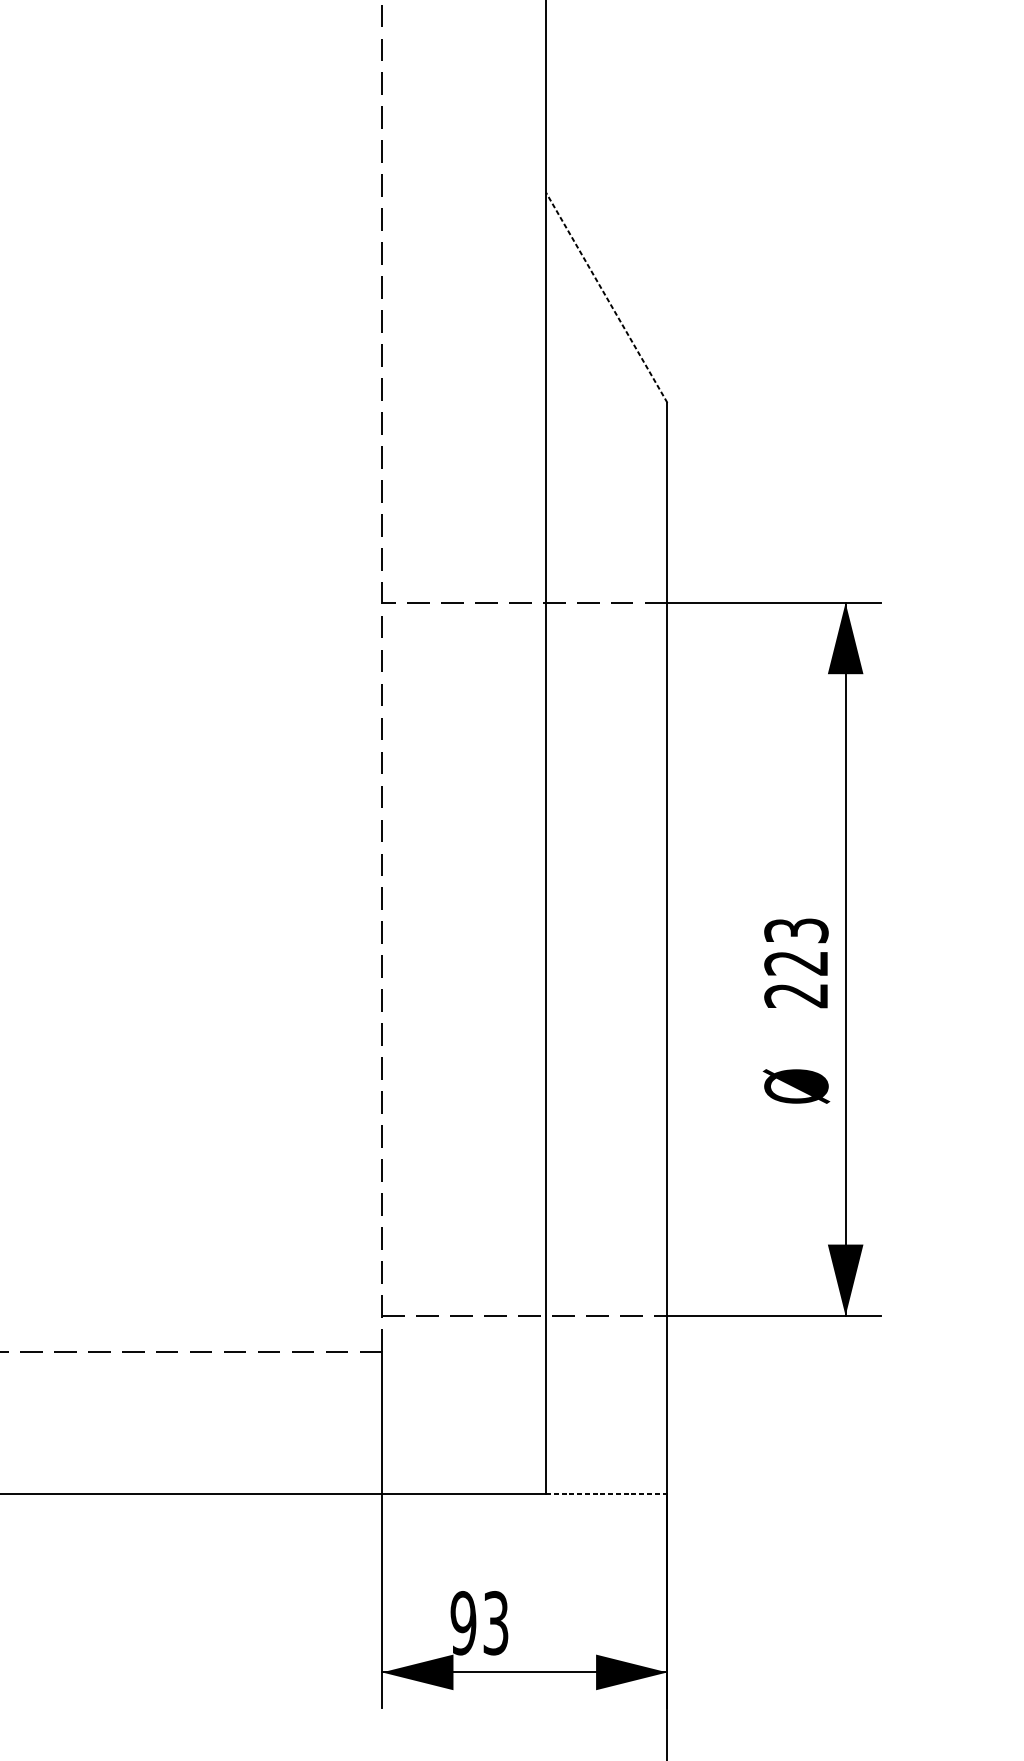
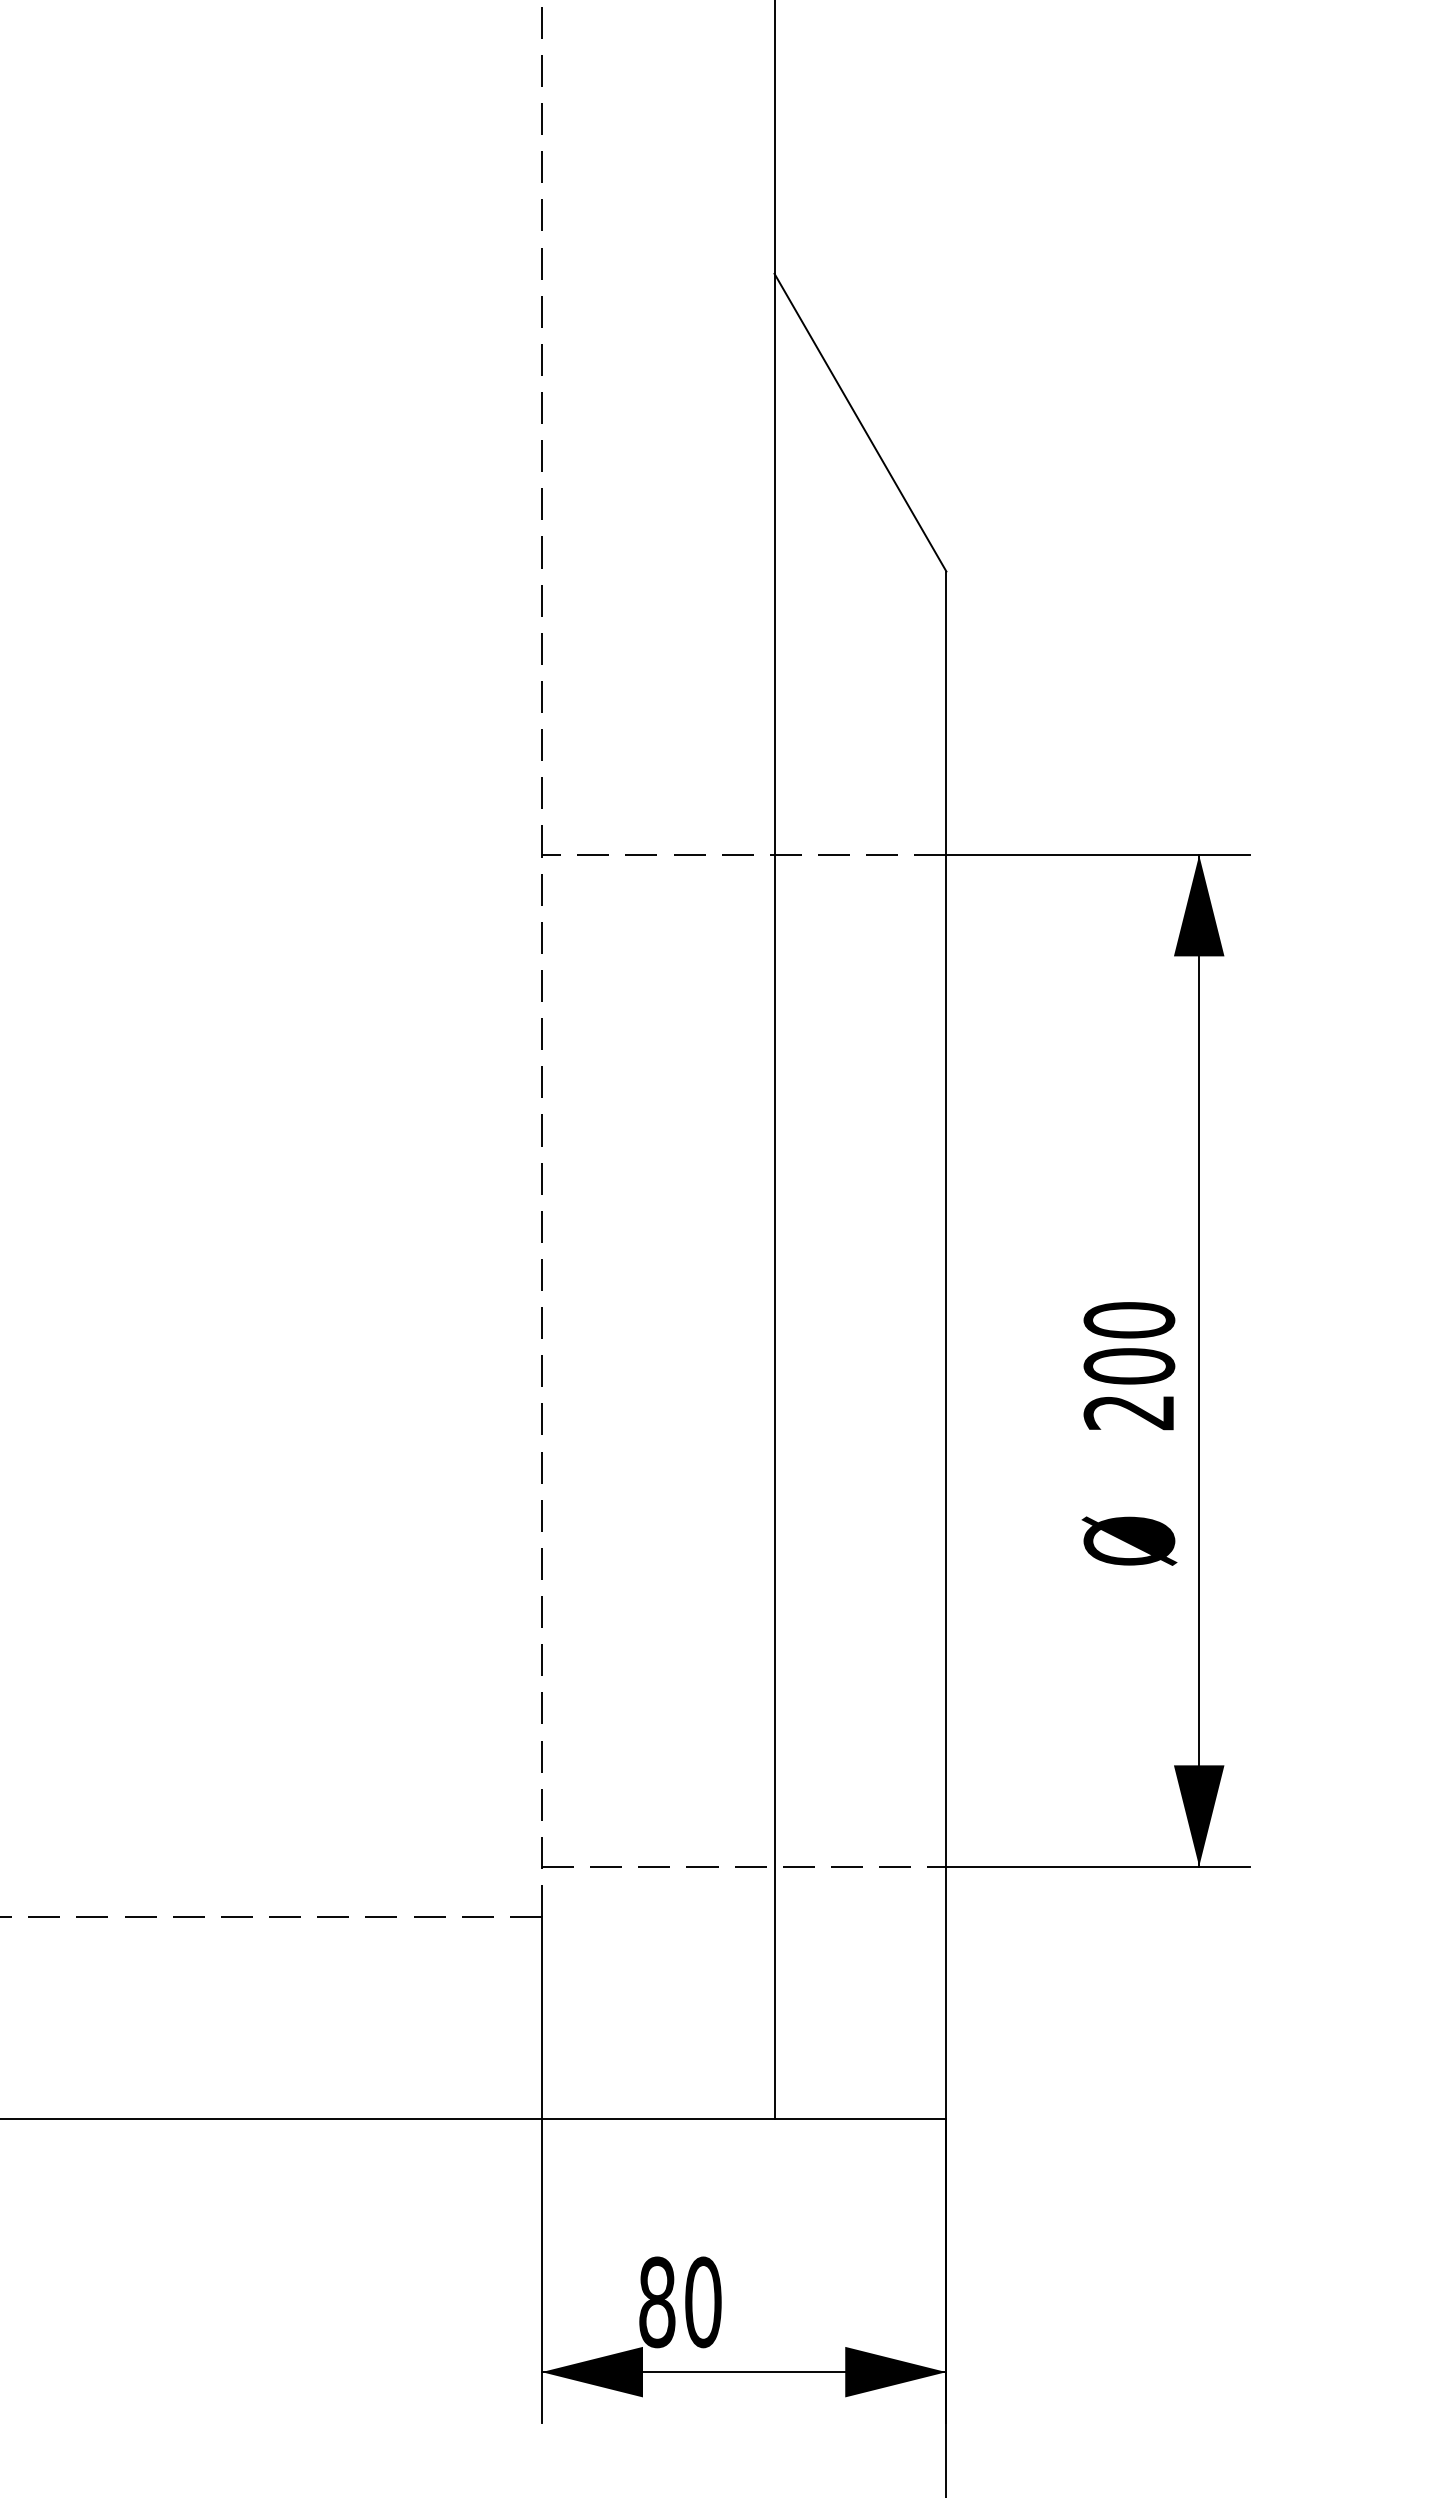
line: (606, 297) -> (860, 422), dashed -> solid
text: (796, 947) -> (1129, 1343), 223 -> 200
line: (606, 1494) -> (860, 2119), dashed -> solid
text: (479, 1623) -> (680, 2302), 93 -> 80

